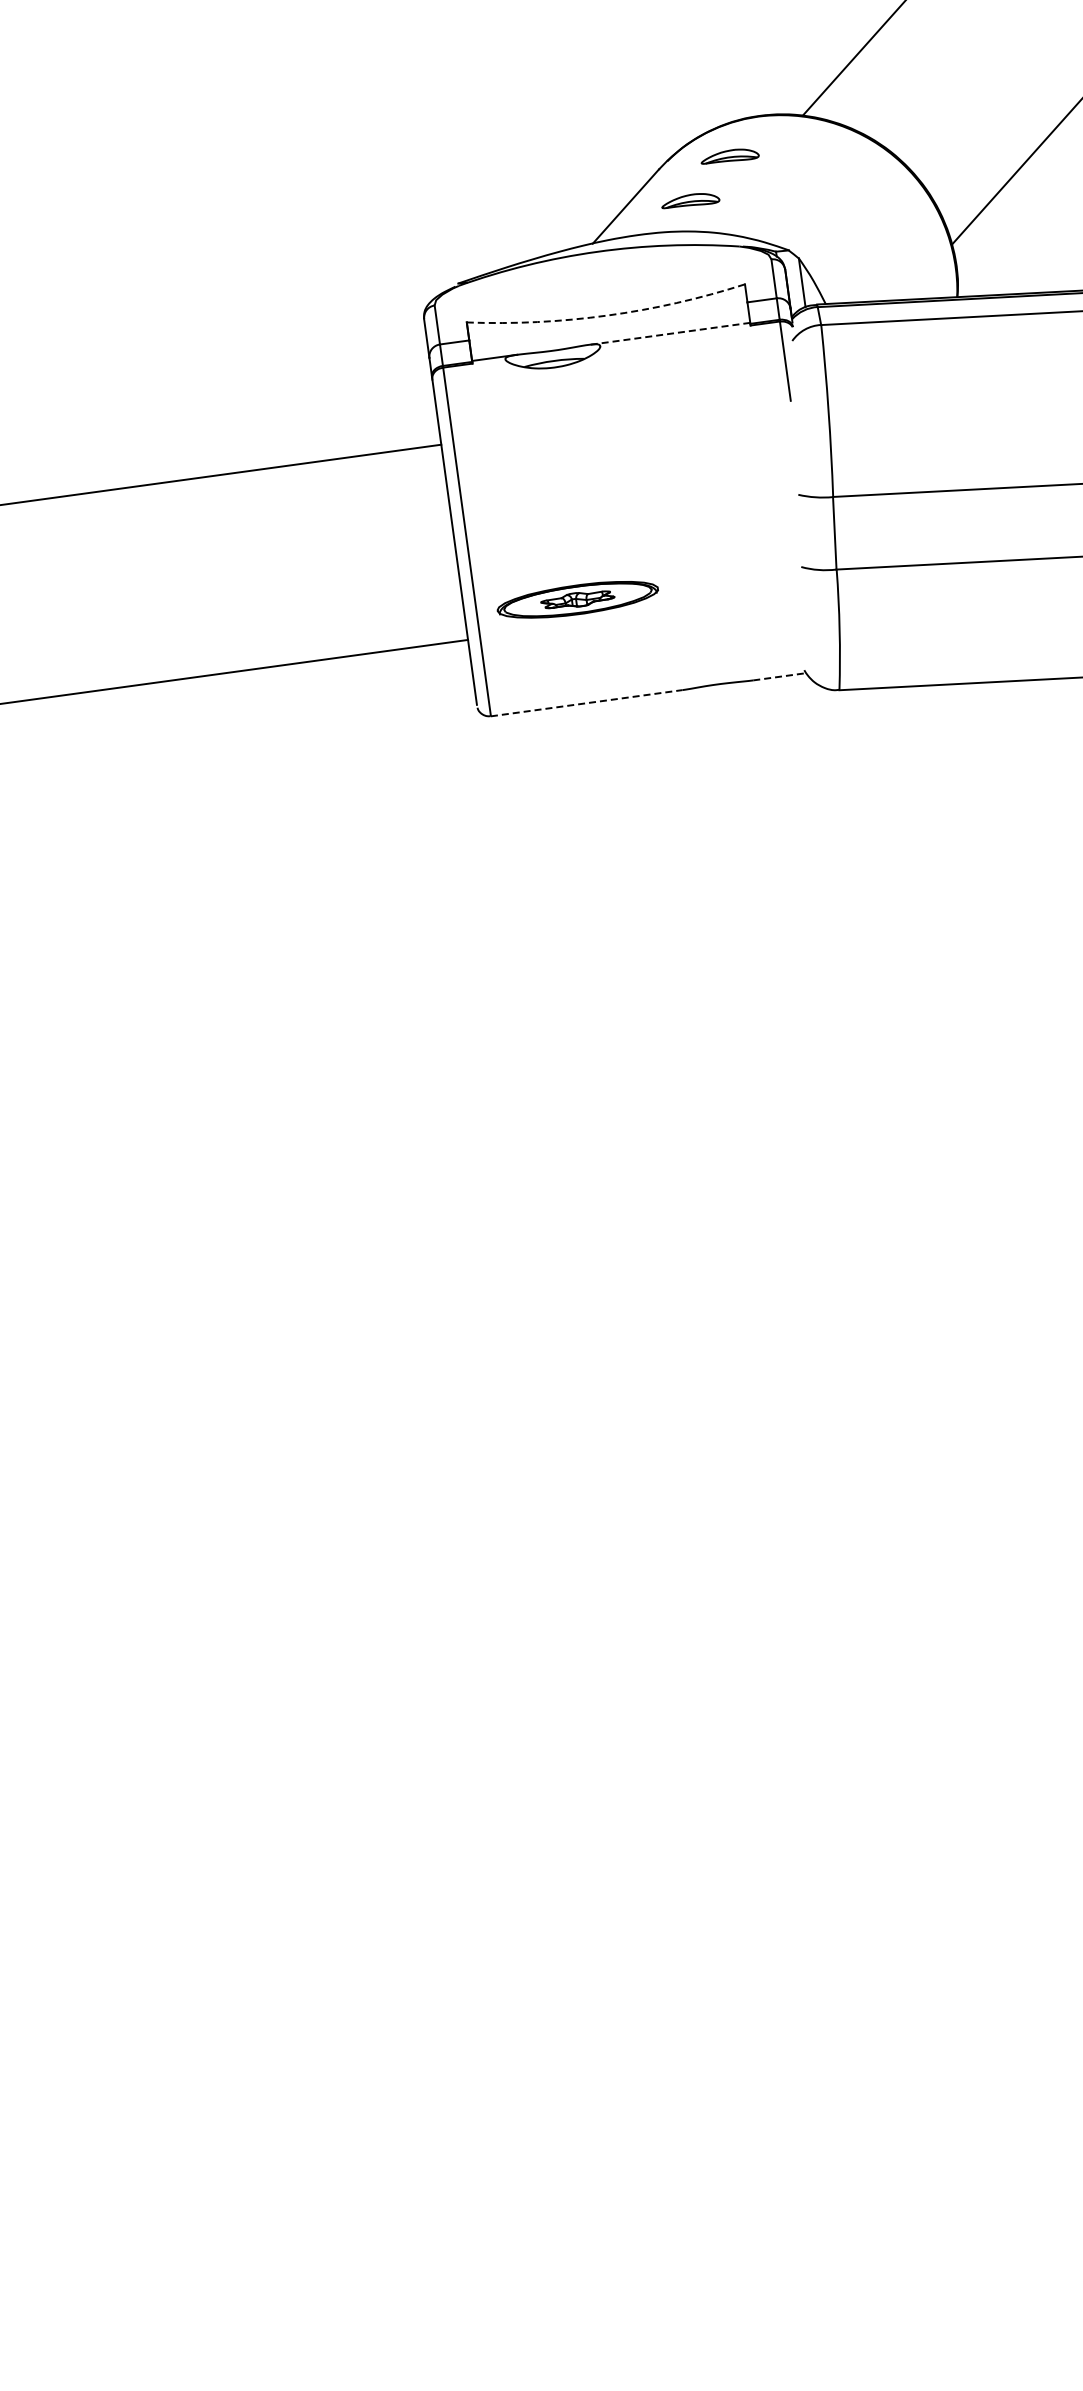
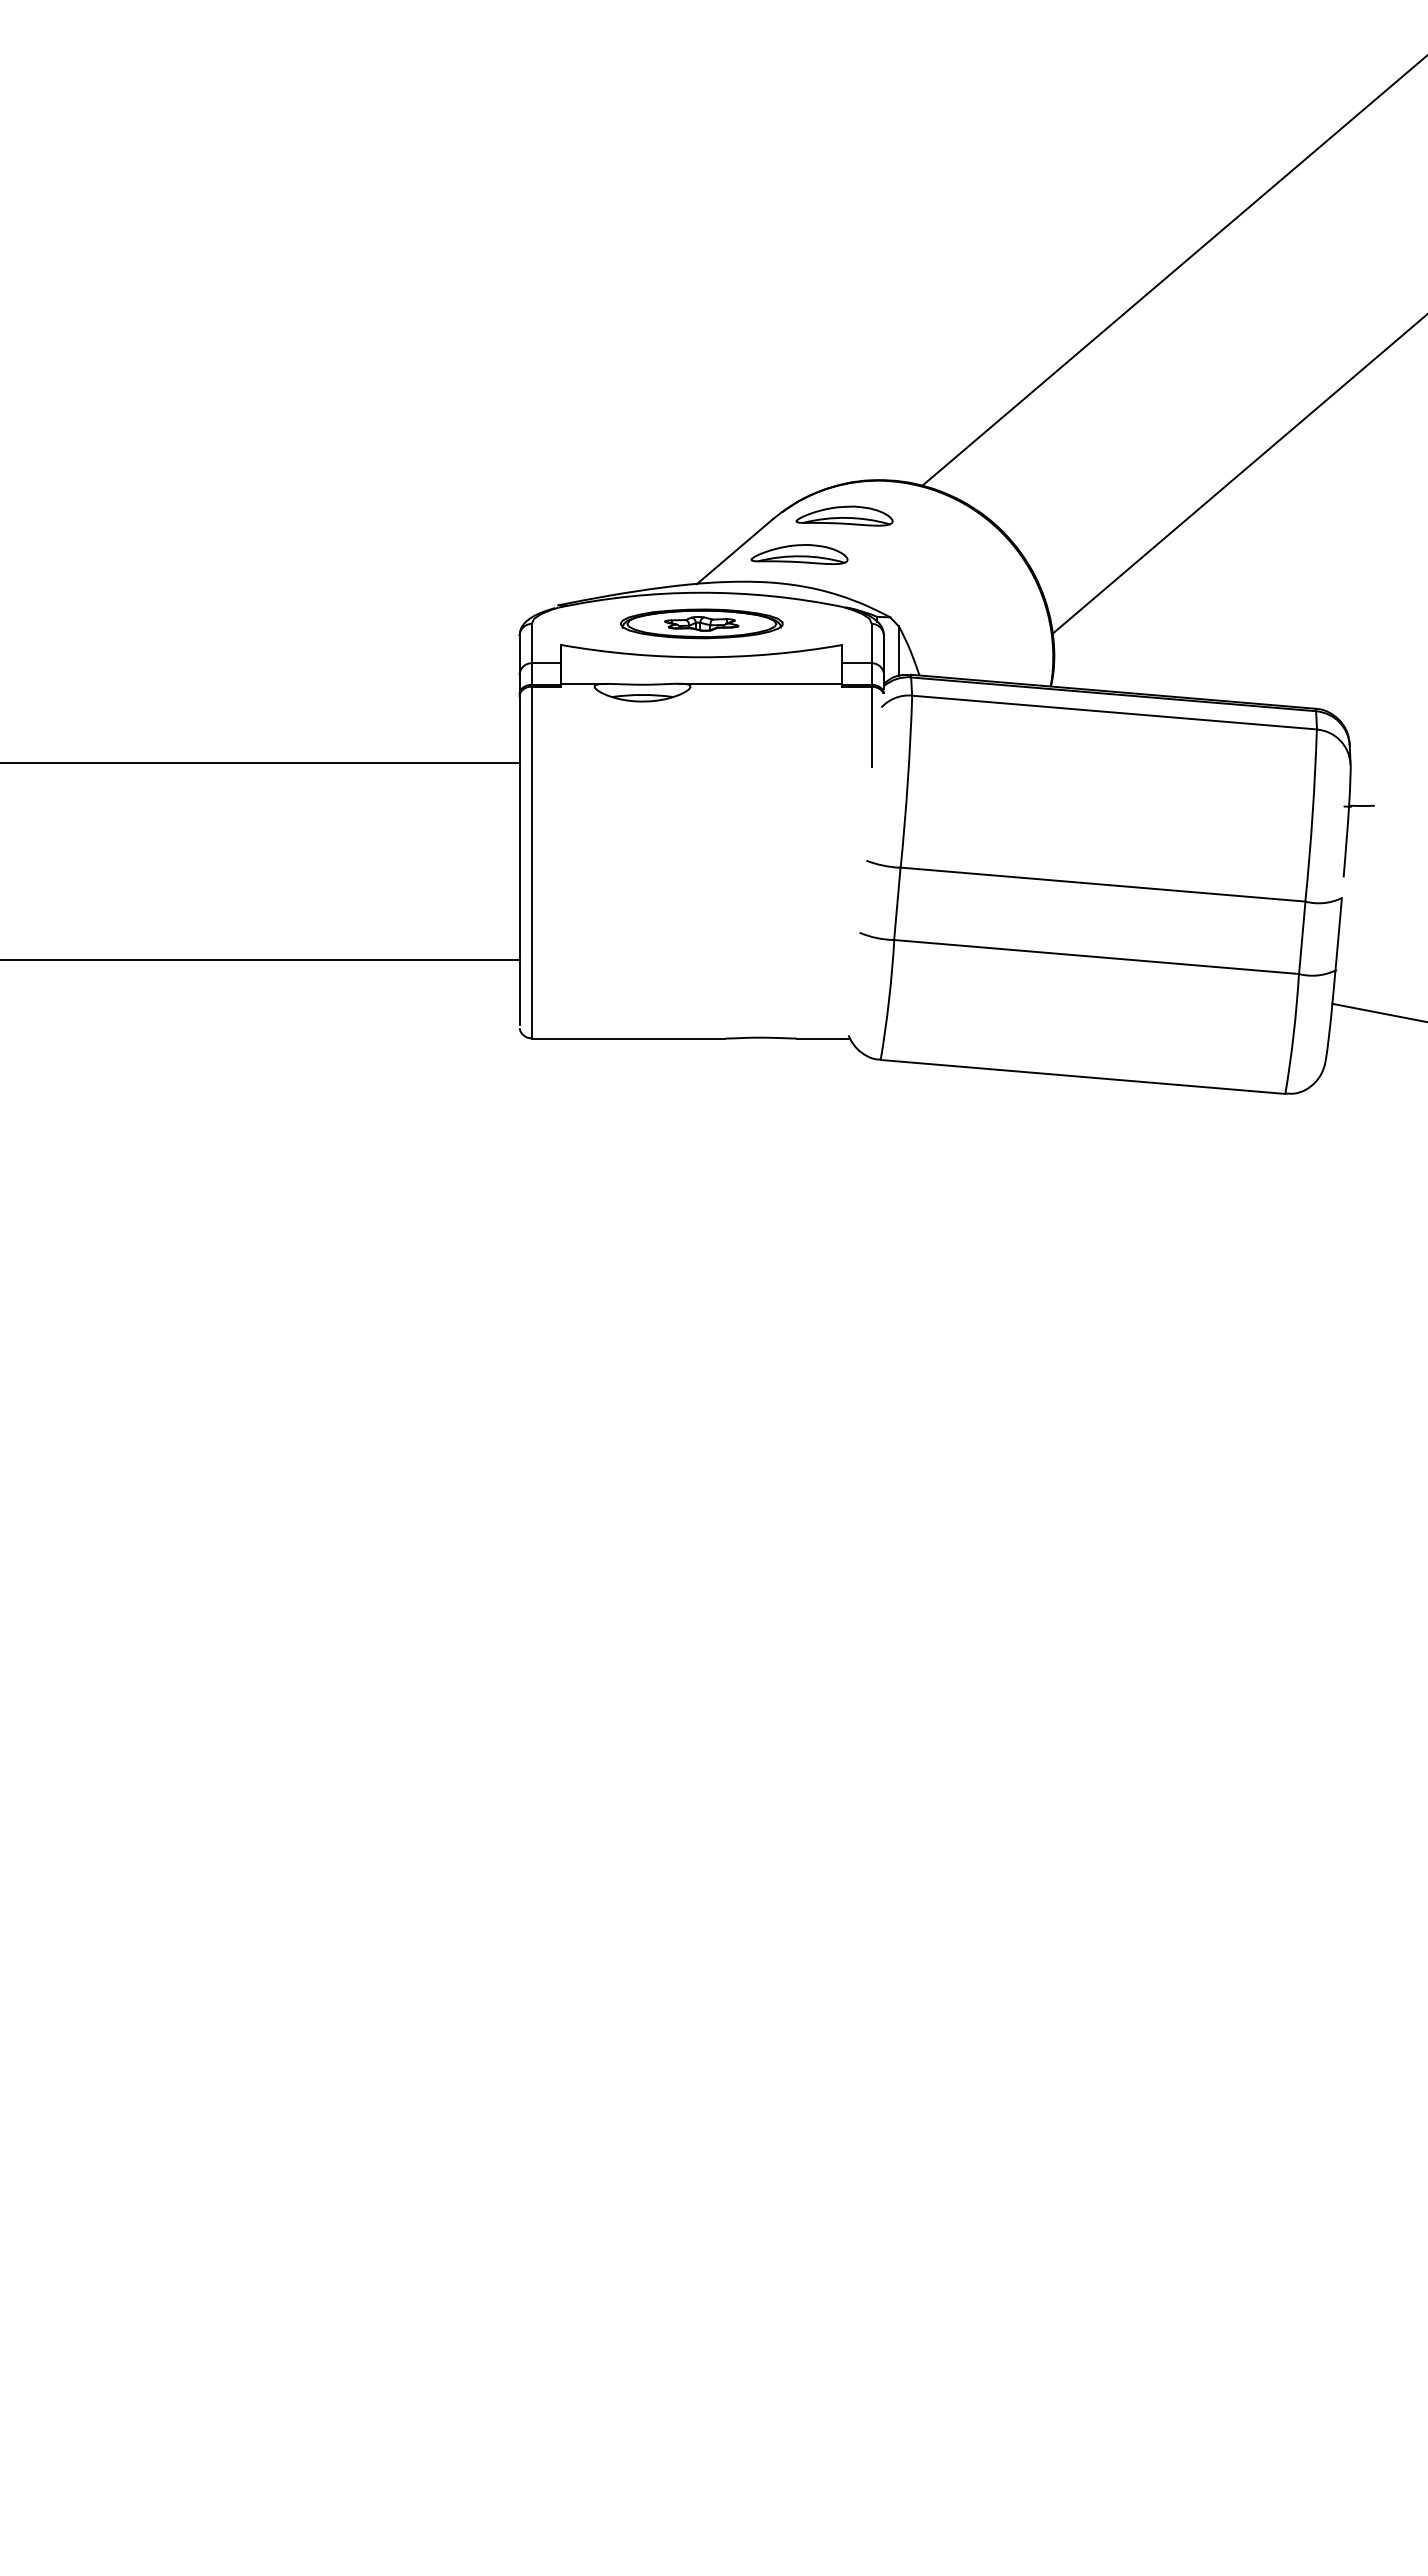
part: (729, 155) -> (844, 515), size x1.67
part: (690, 200) -> (799, 554), size x1.67
arc: (607, 315) -> (701, 657), dashed -> solid
line: (669, 333) -> (760, 683), dashed -> solid
part: (577, 599) -> (701, 623), moved
line: (779, 676) -> (823, 1038), dashed -> solid
line: (586, 703) -> (628, 1038), dashed -> solid

